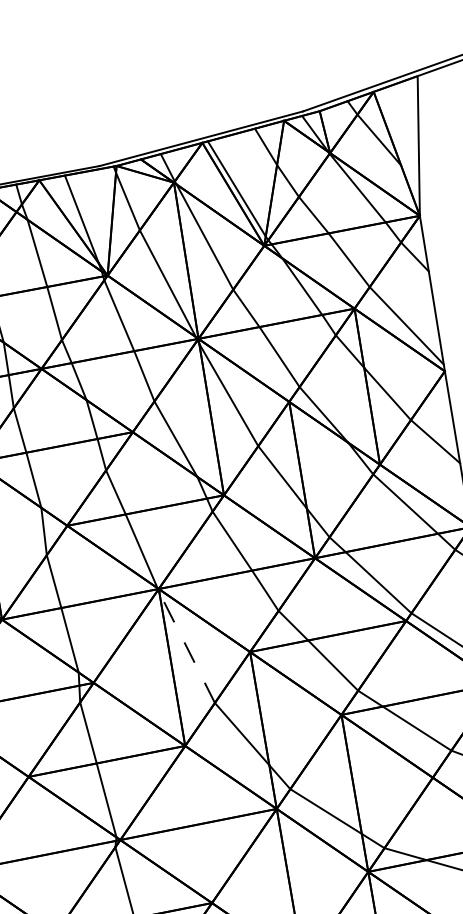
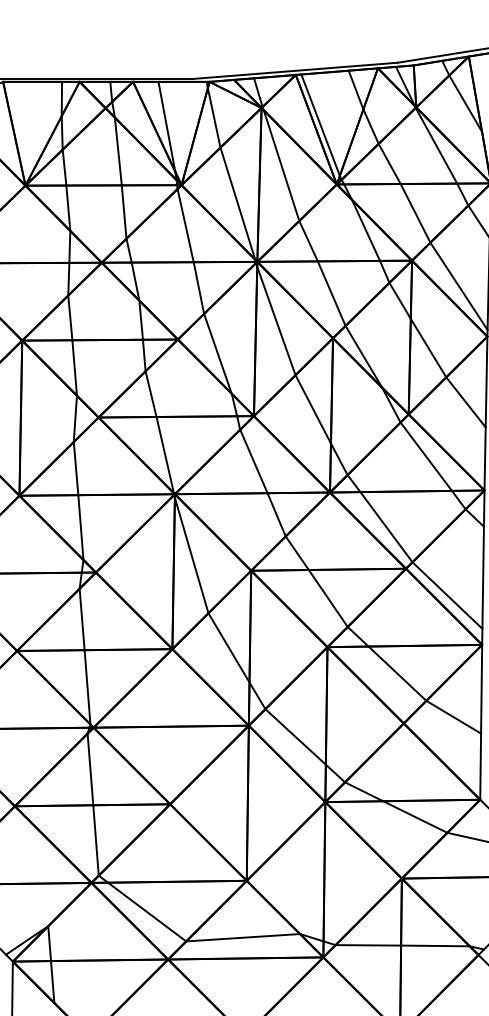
line: (186, 647) -> (191, 555), dashed -> solid

